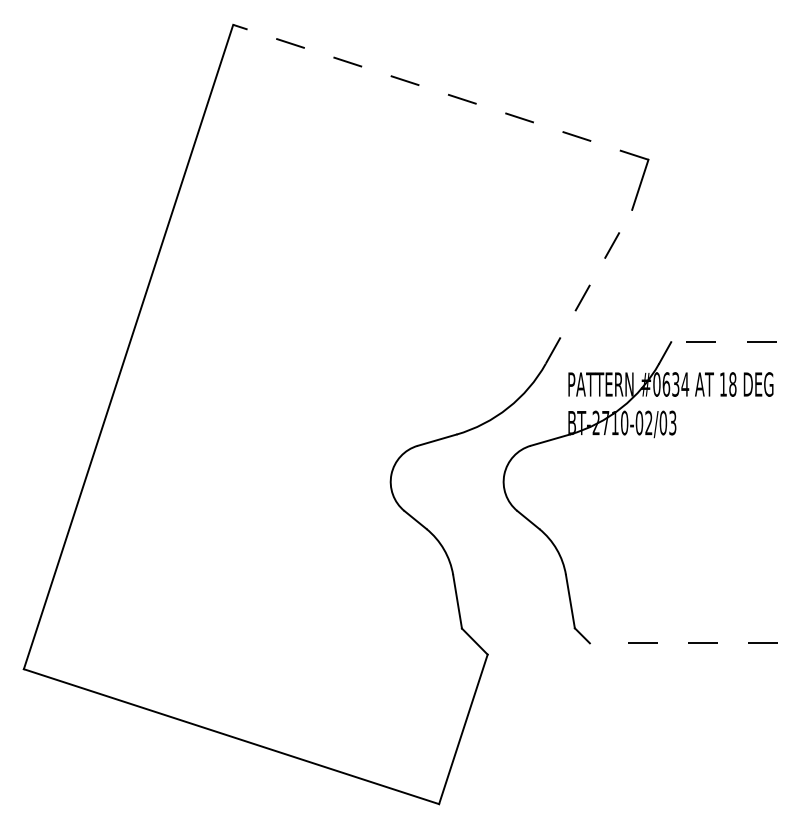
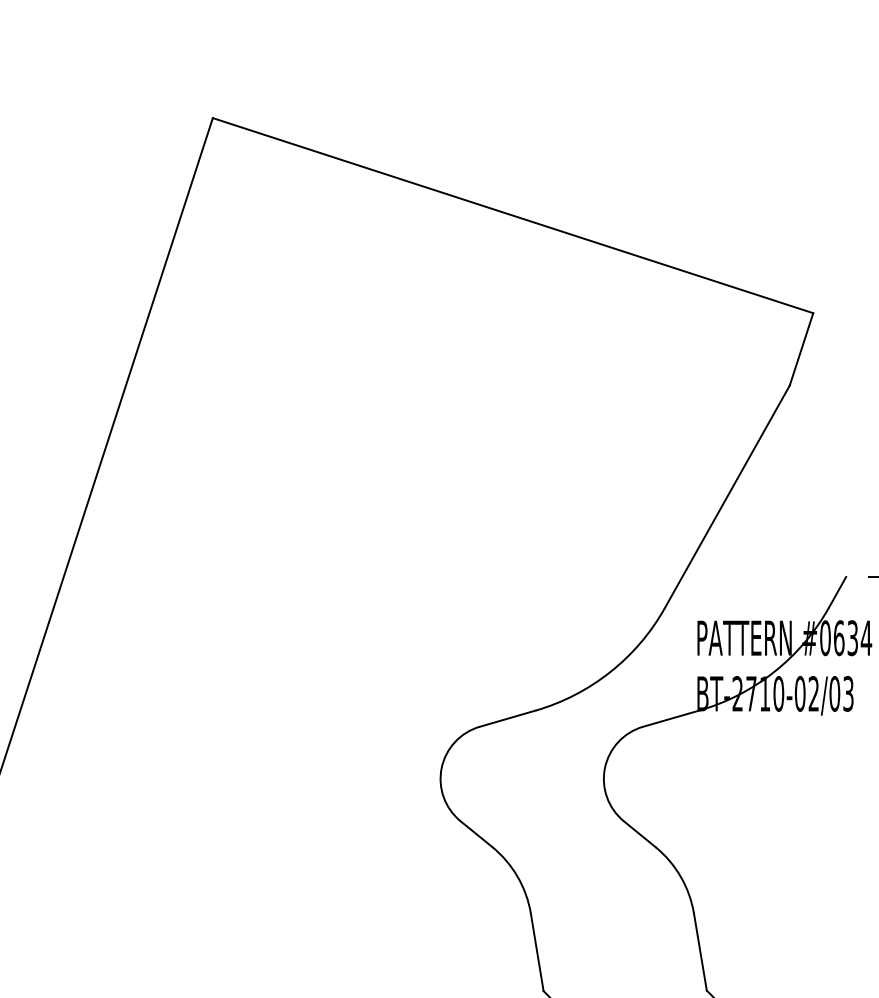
line: (440, 92) -> (512, 215), dashed -> solid
line: (589, 286) -> (727, 496), dashed -> solid

